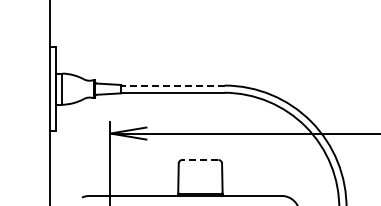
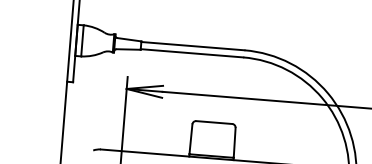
line: (172, 85) -> (192, 46), dashed -> solid
line: (199, 160) -> (213, 122), dashed -> solid

